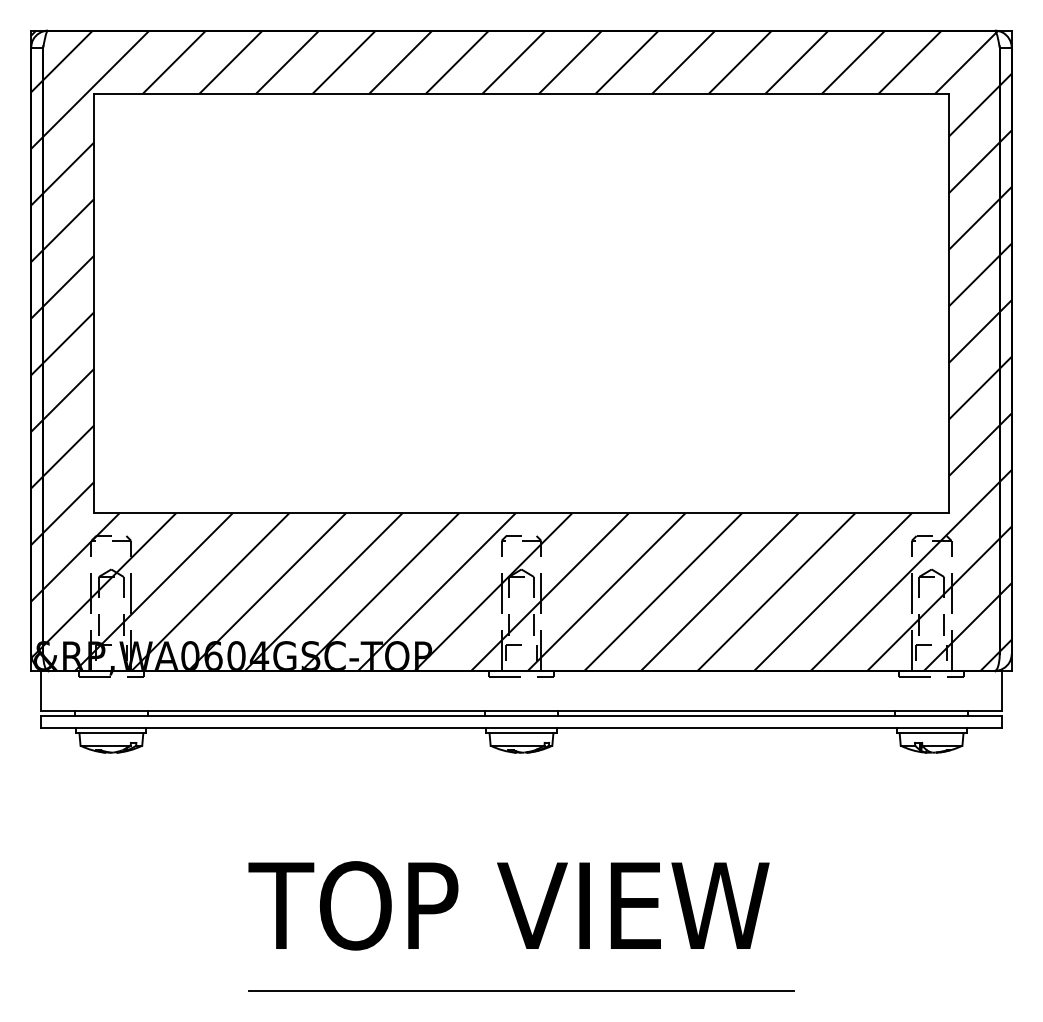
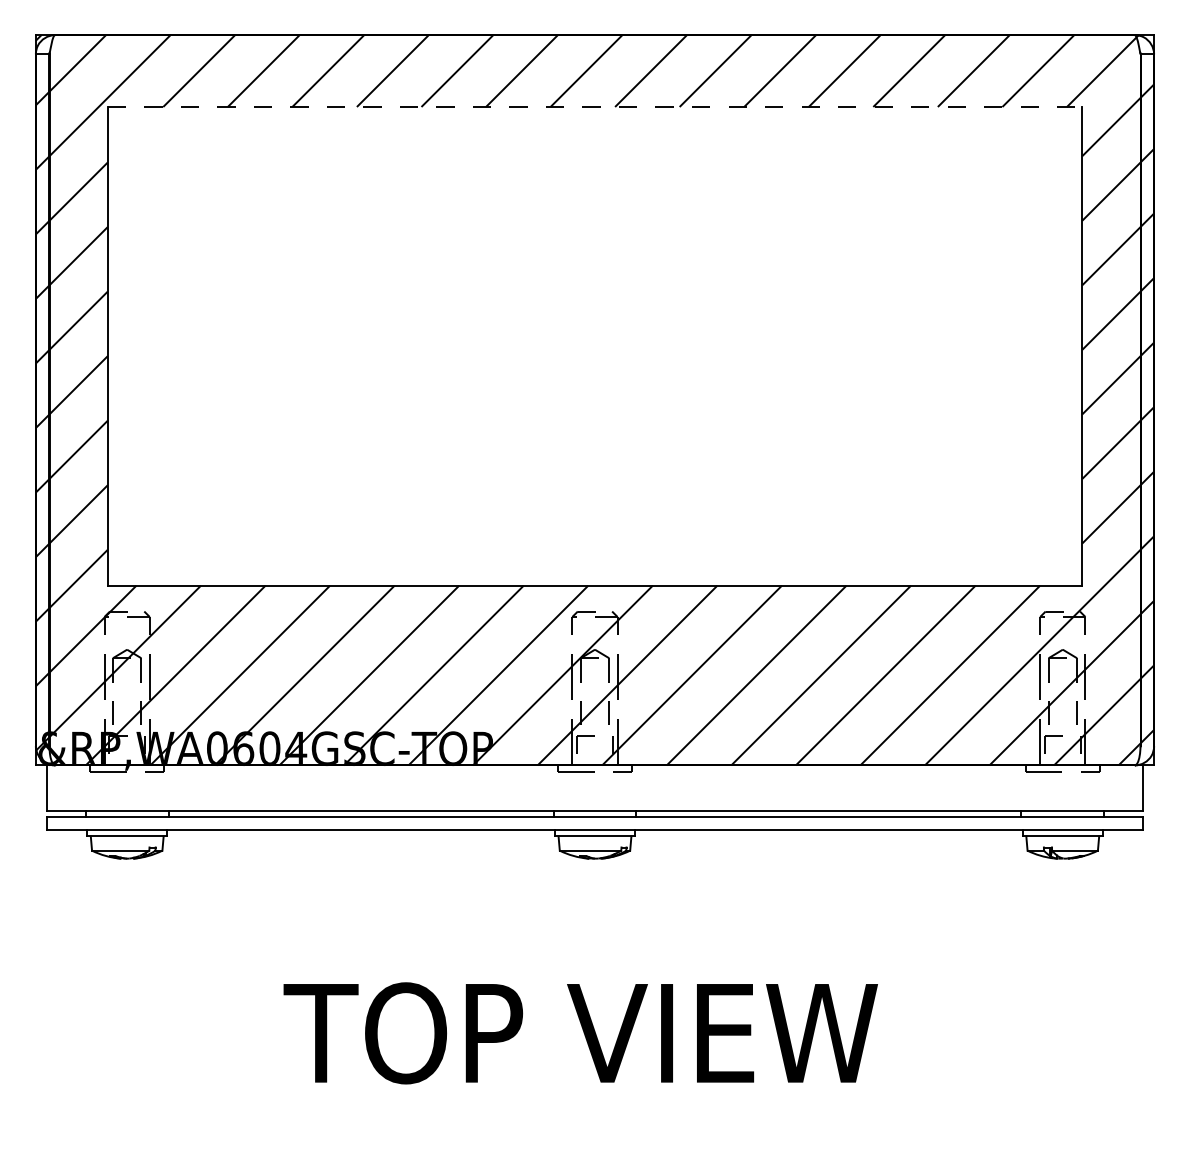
line: (521, 93) -> (595, 106), solid -> dashed
line: (521, 991) -> (595, 1131), removed

